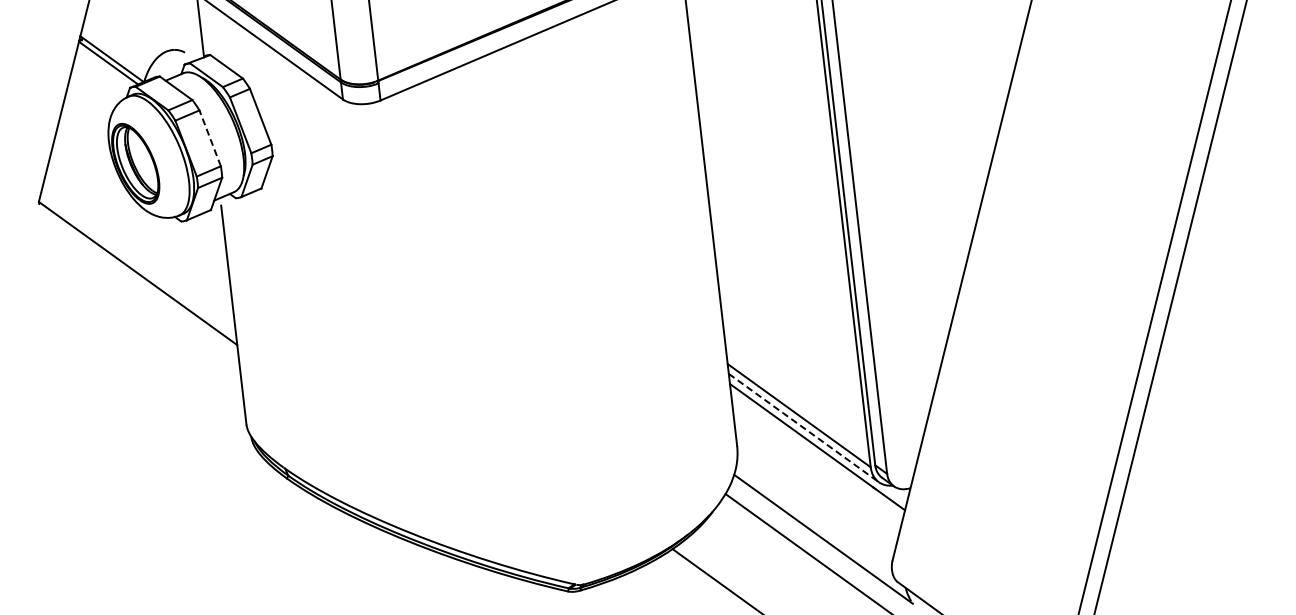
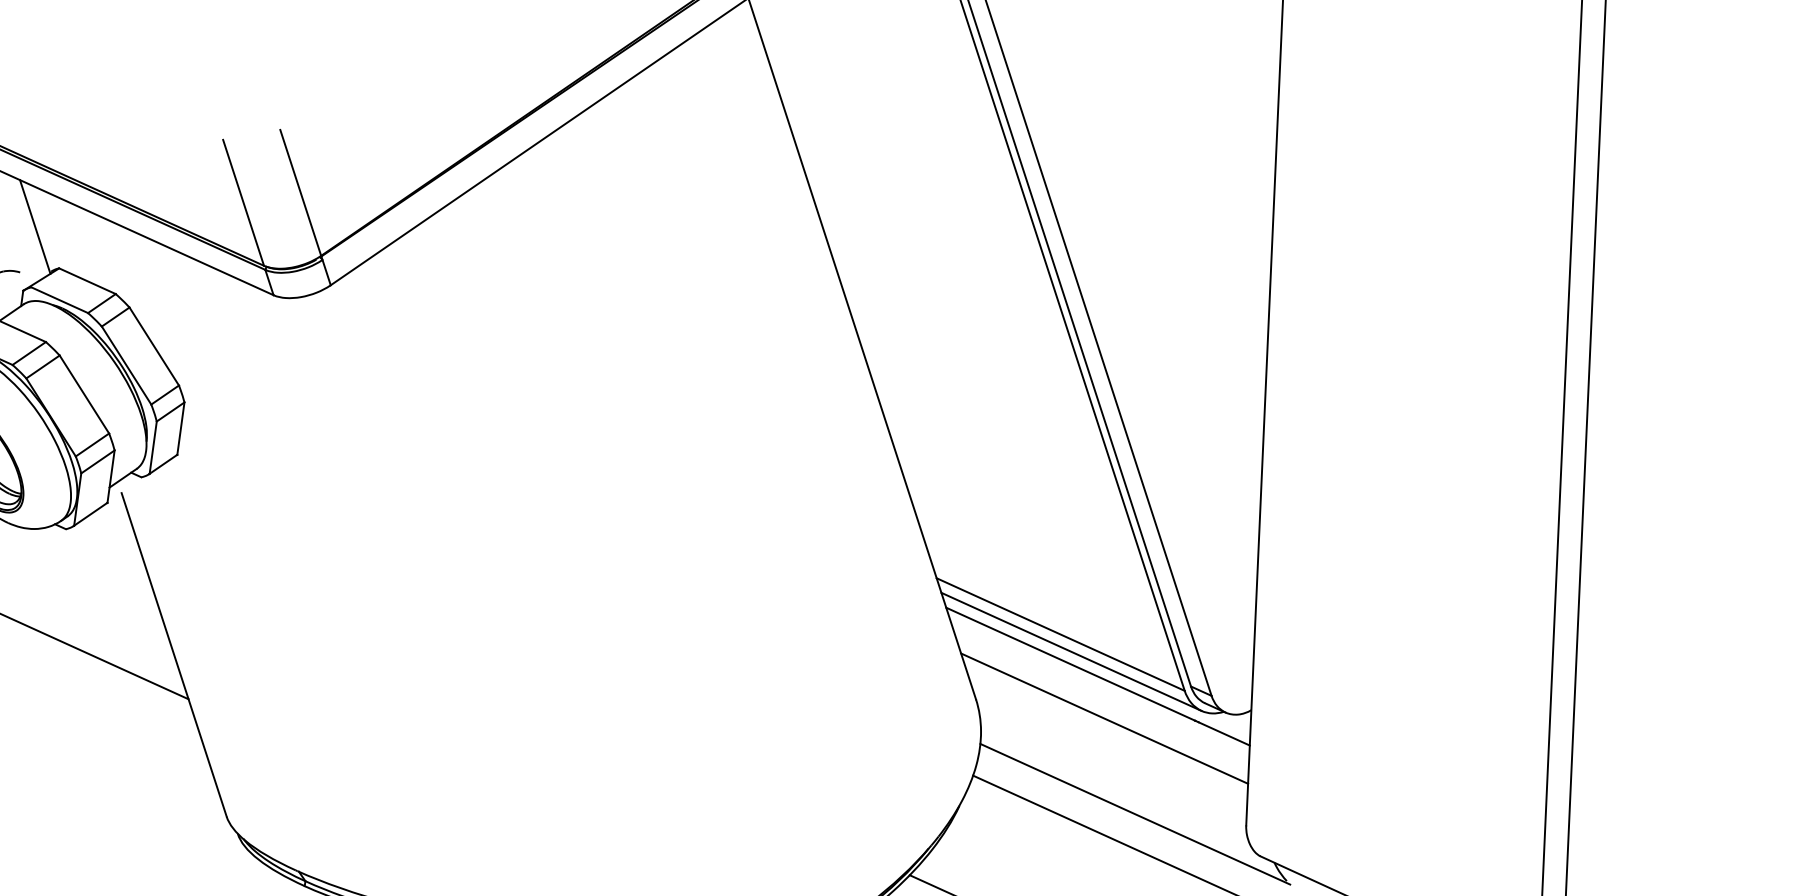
line: (210, 138) -> (84, 394), dashed -> solid
line: (803, 428) -> (1071, 652), dashed -> solid
line: (816, 474) -> (1104, 718), added

